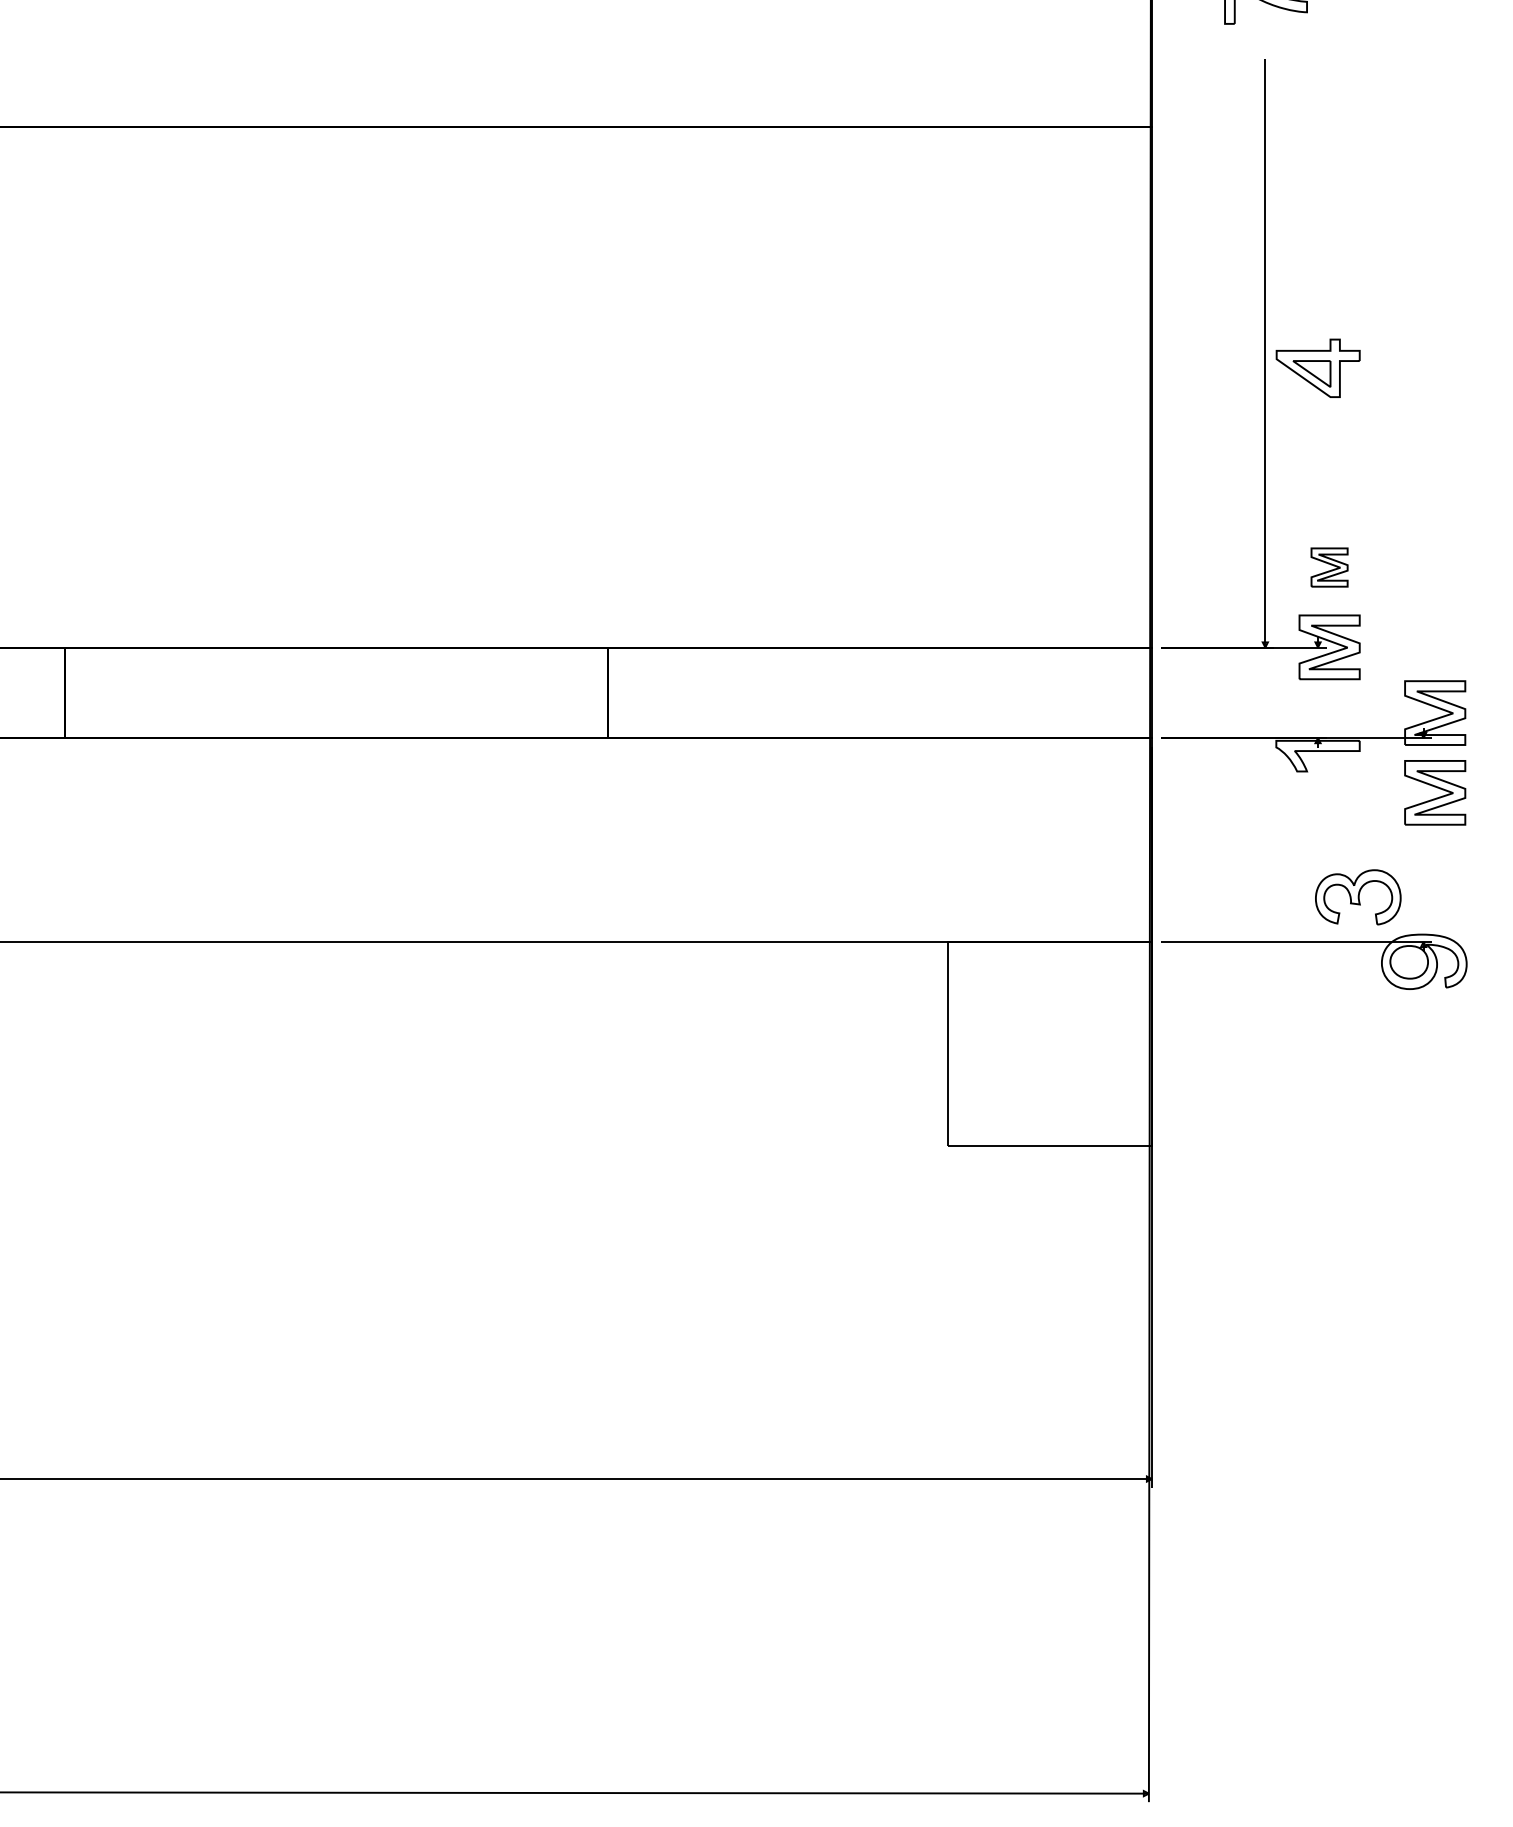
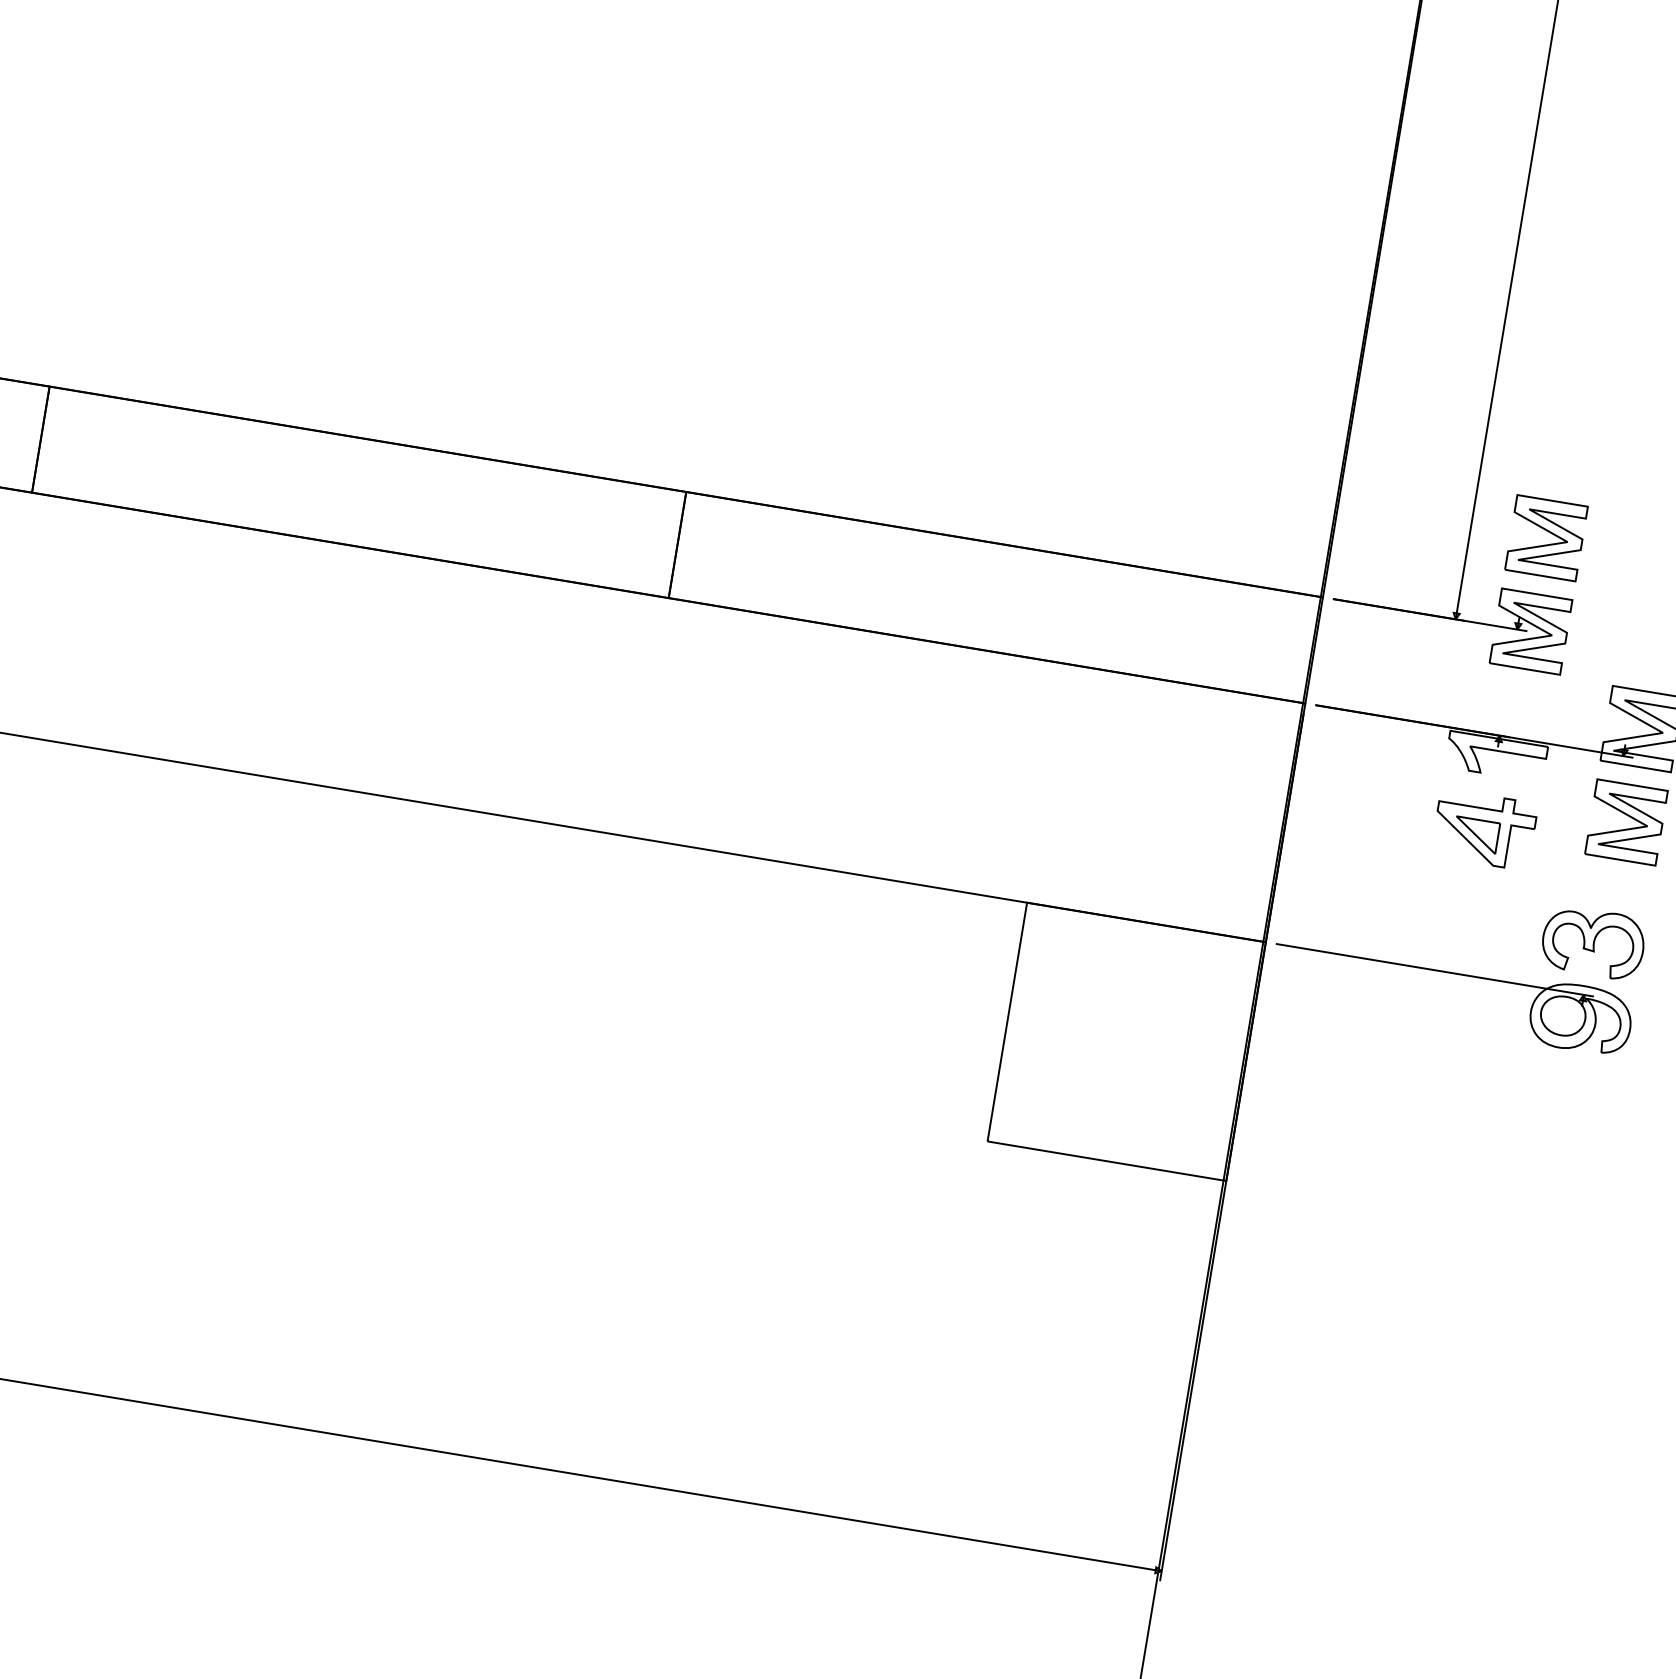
part: (1317, 367) -> (1483, 828), moved
part: (1329, 567) -> (1546, 538), size x1.67
part: (1358, 897) -> (1593, 943), moved

